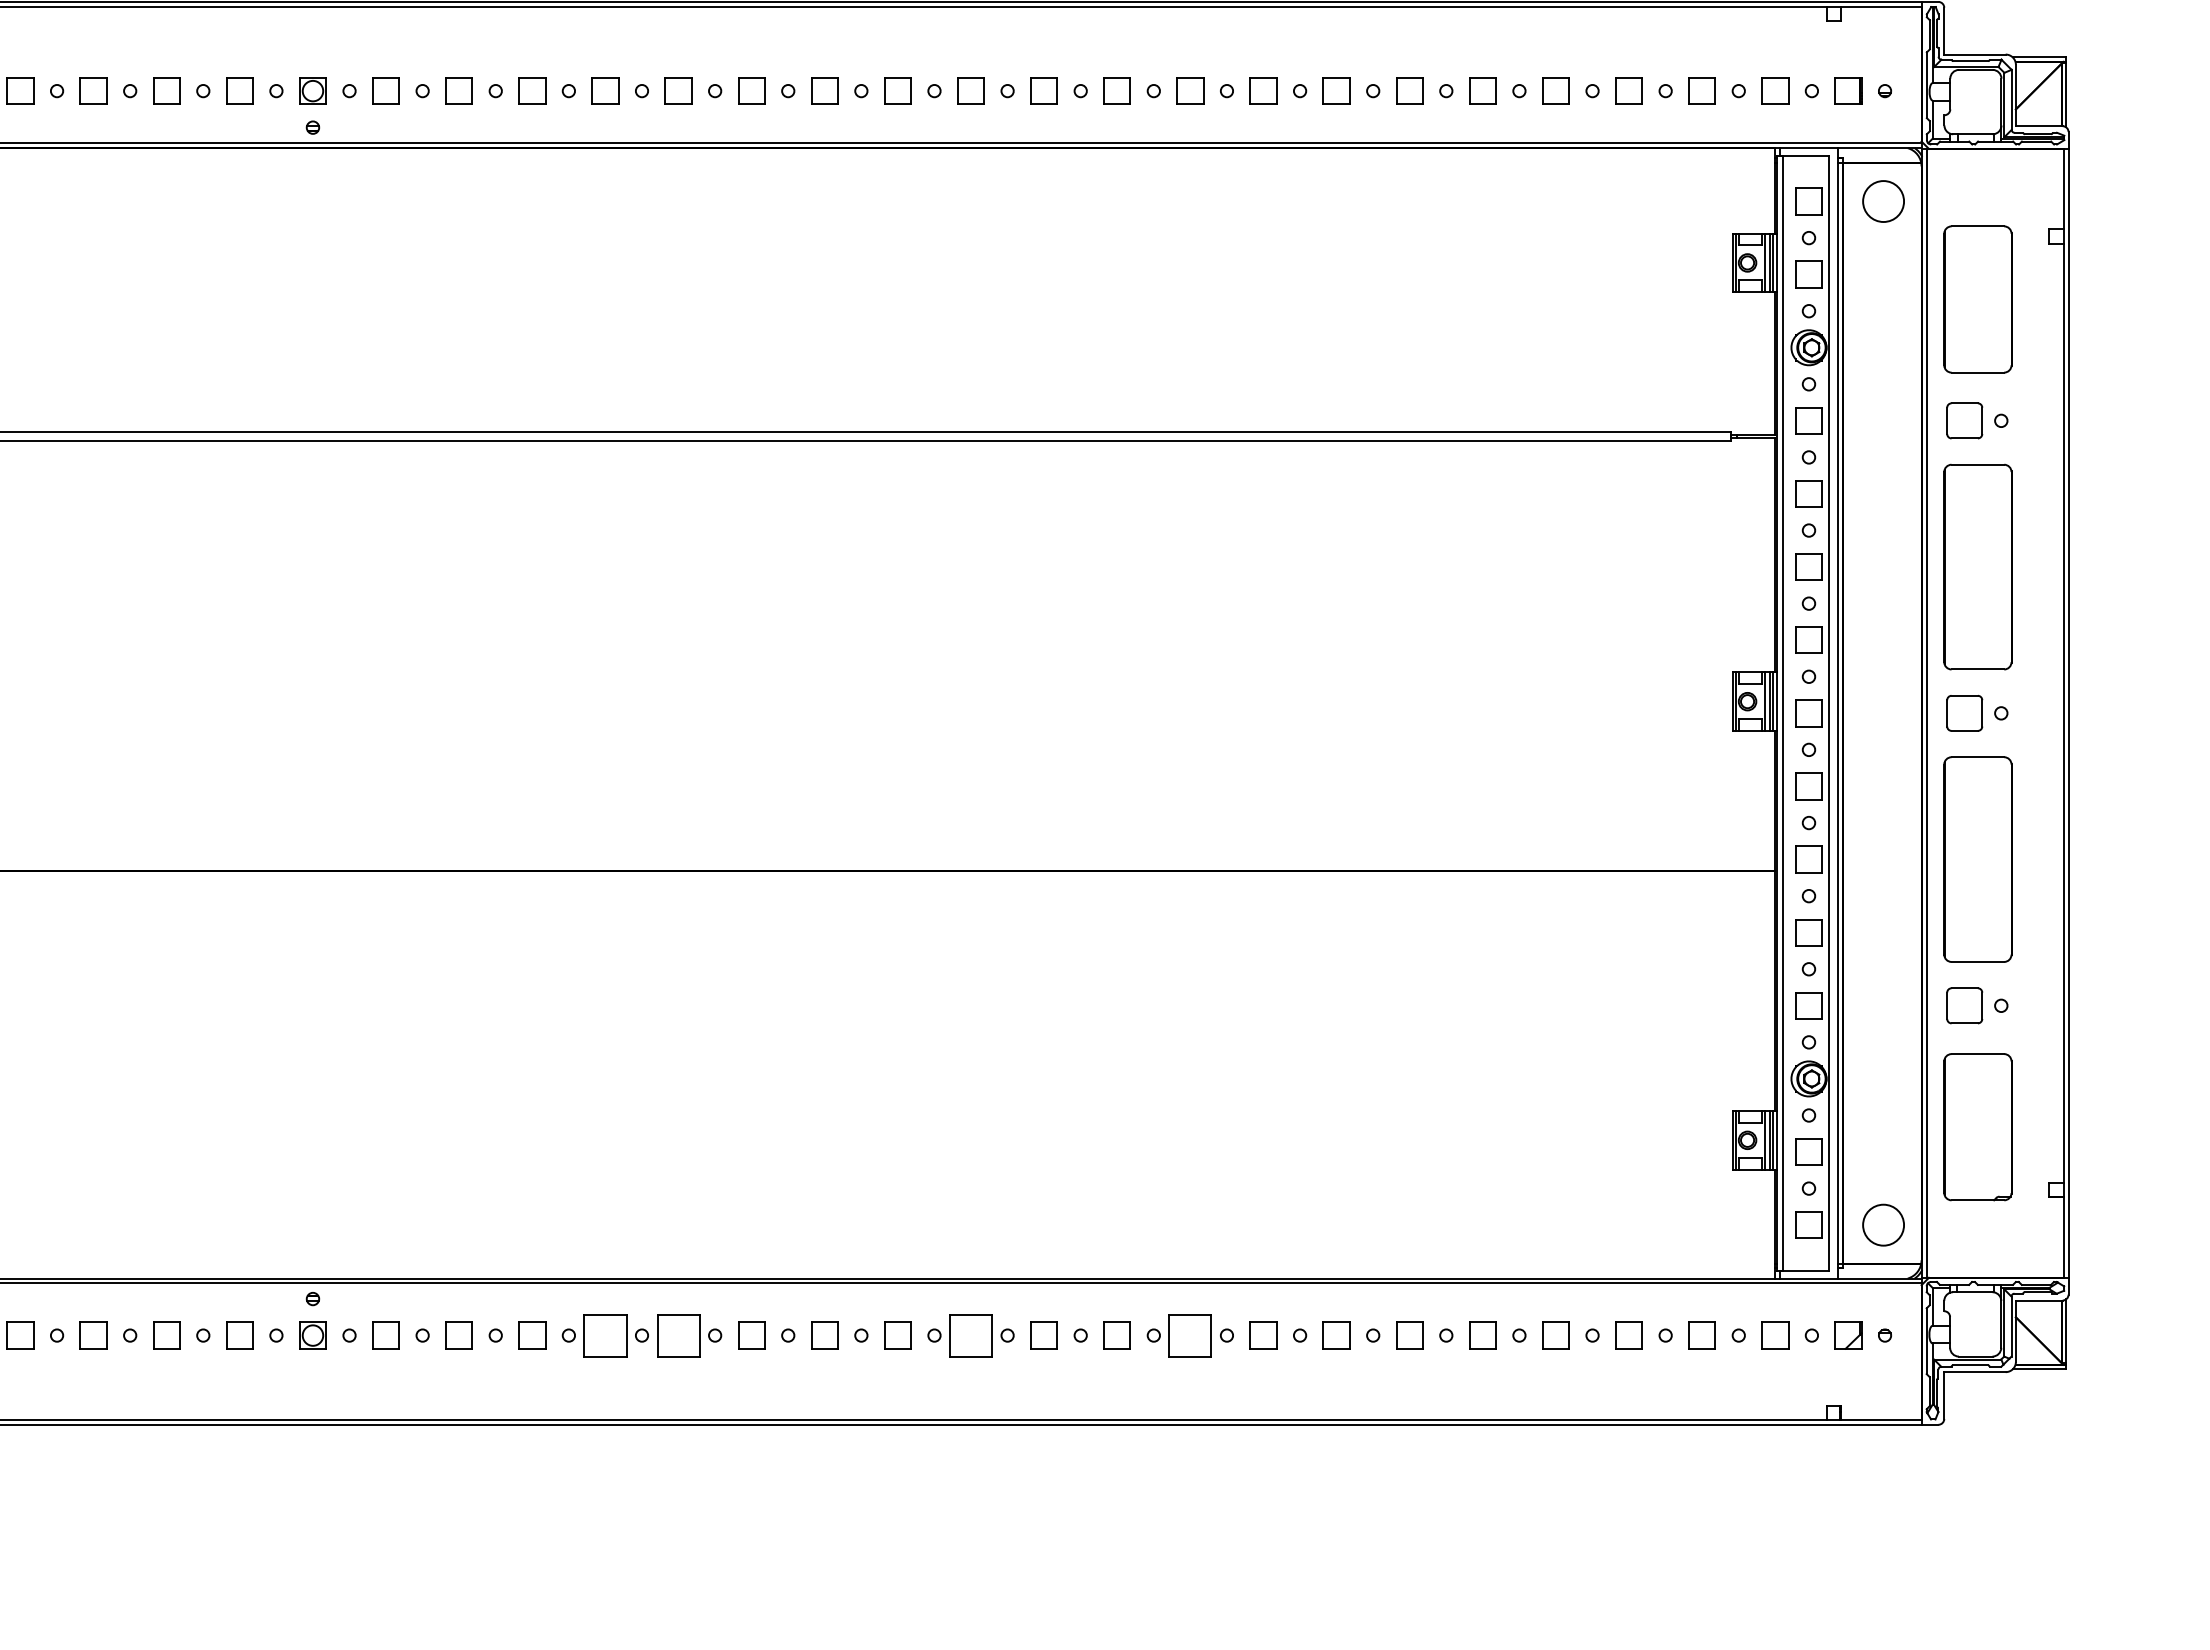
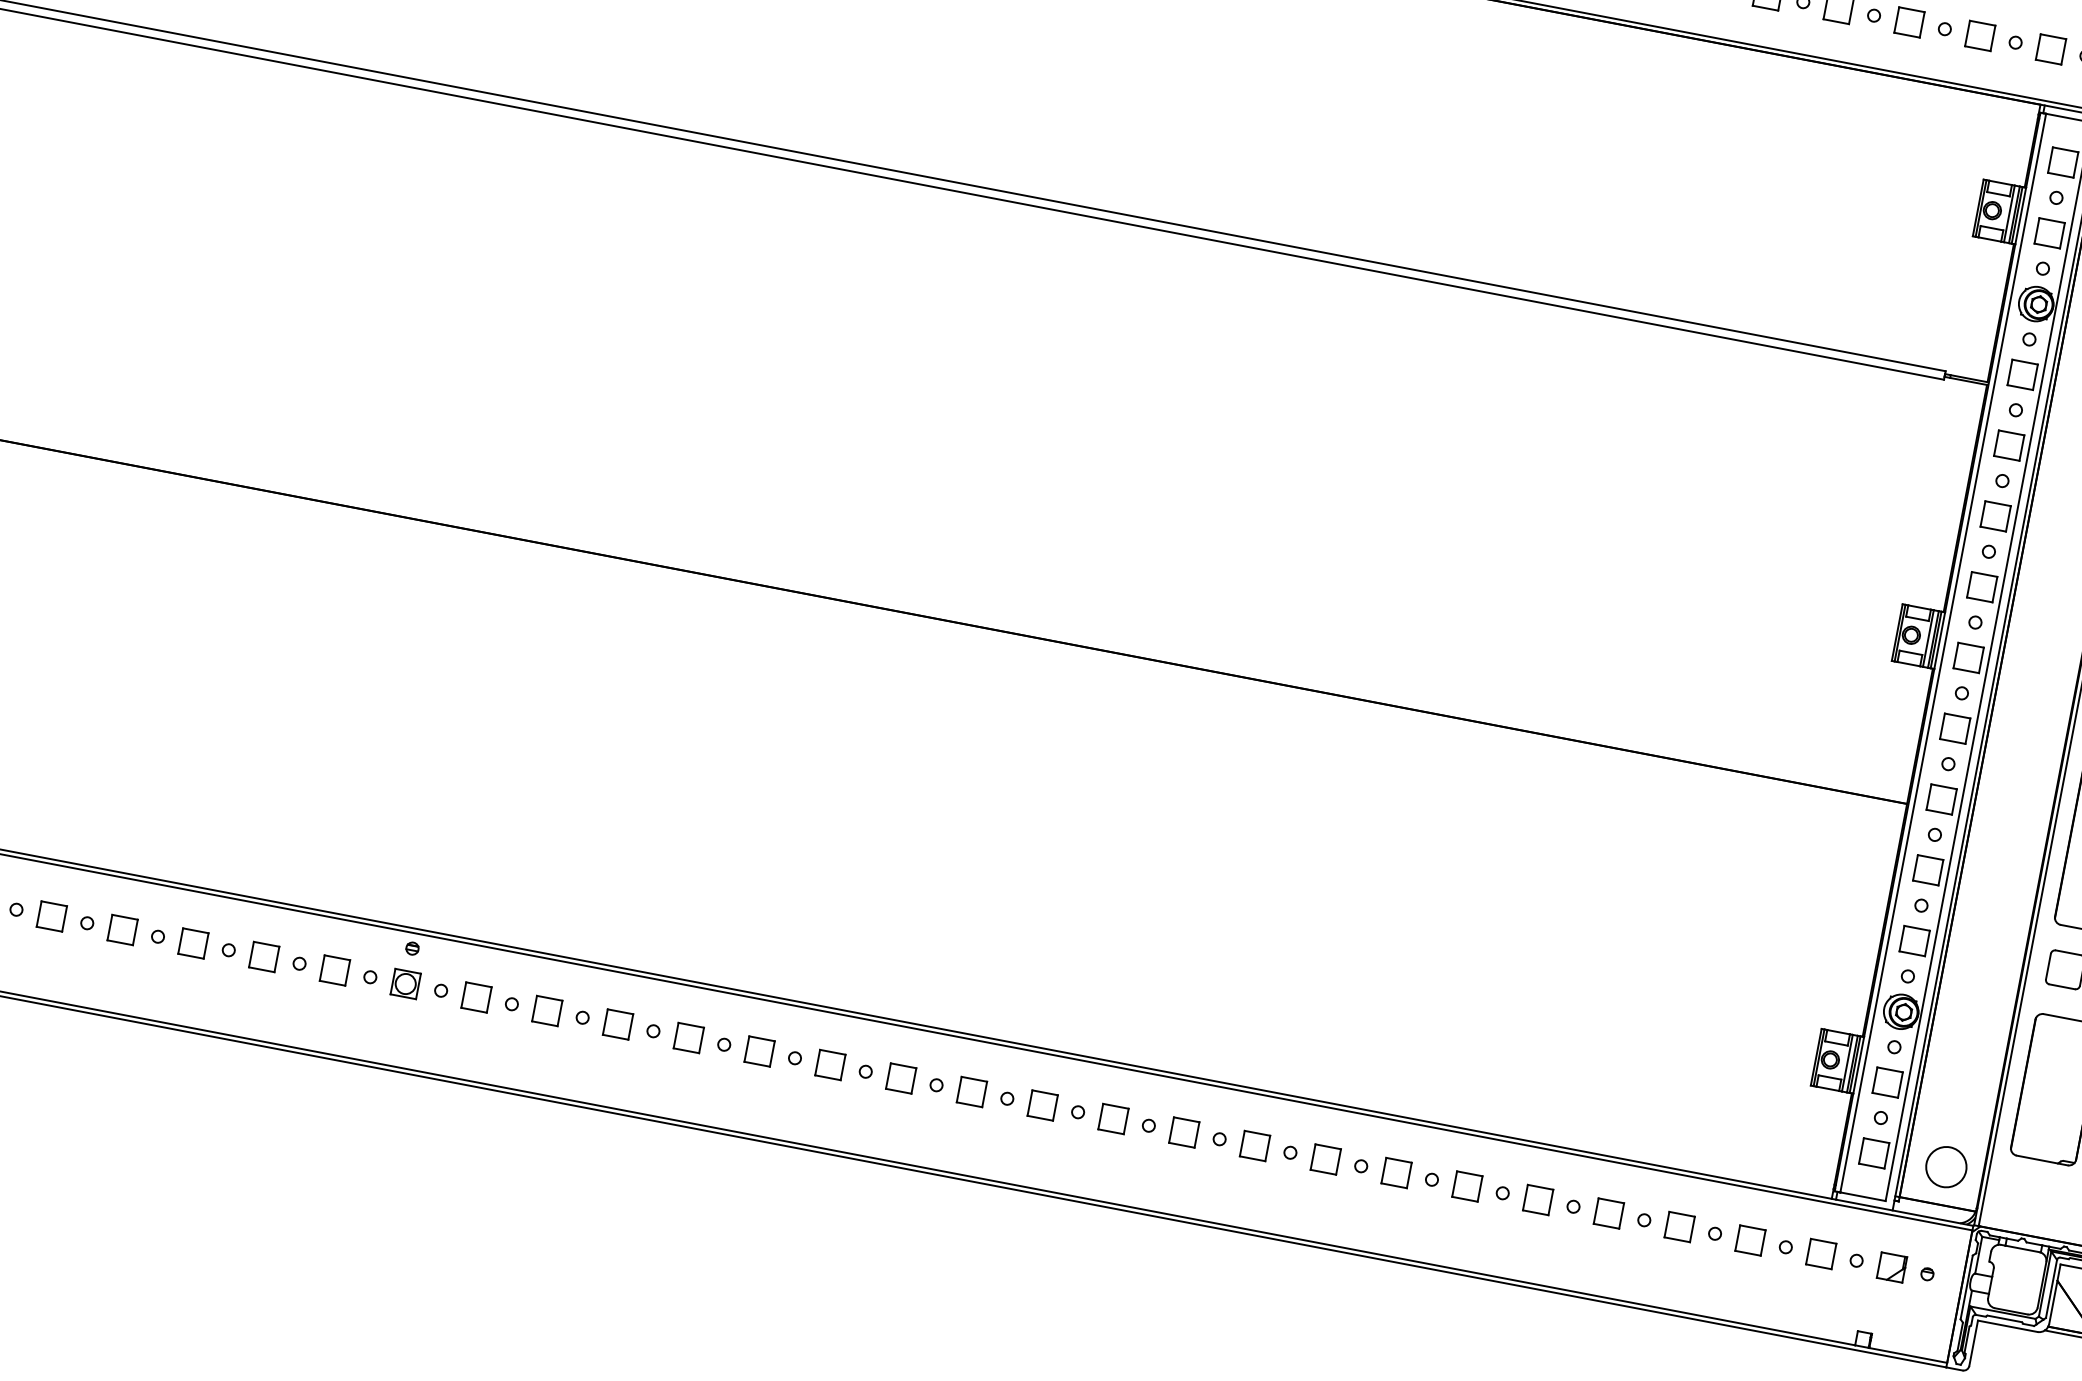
part: (605, 1335) -> (688, 1037), size x0.62
part: (678, 1335) -> (759, 1051), size x0.62
part: (970, 1335) -> (1042, 1105), size x0.62
part: (1190, 1335) -> (1255, 1145), size x0.62

